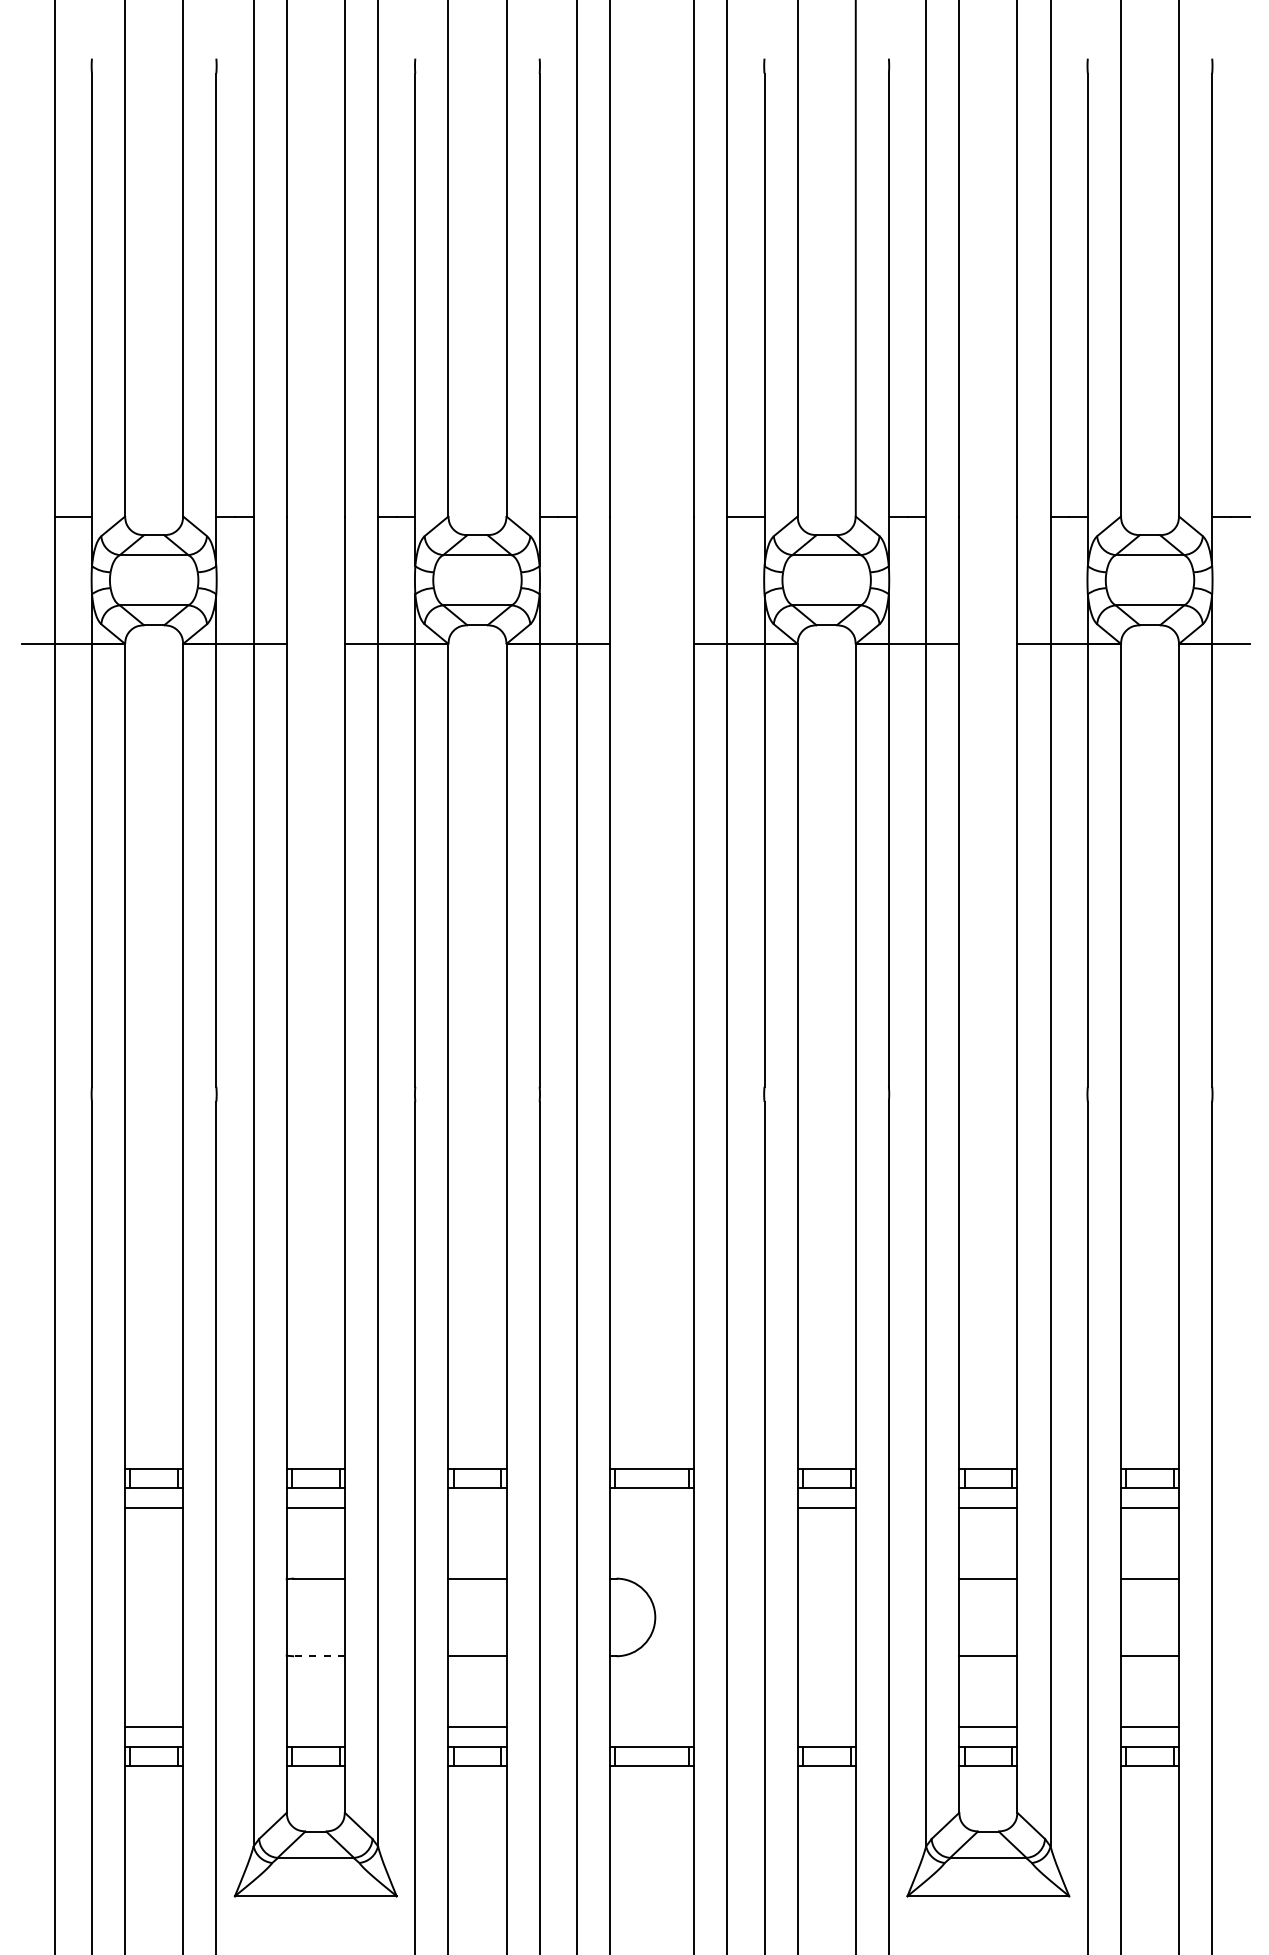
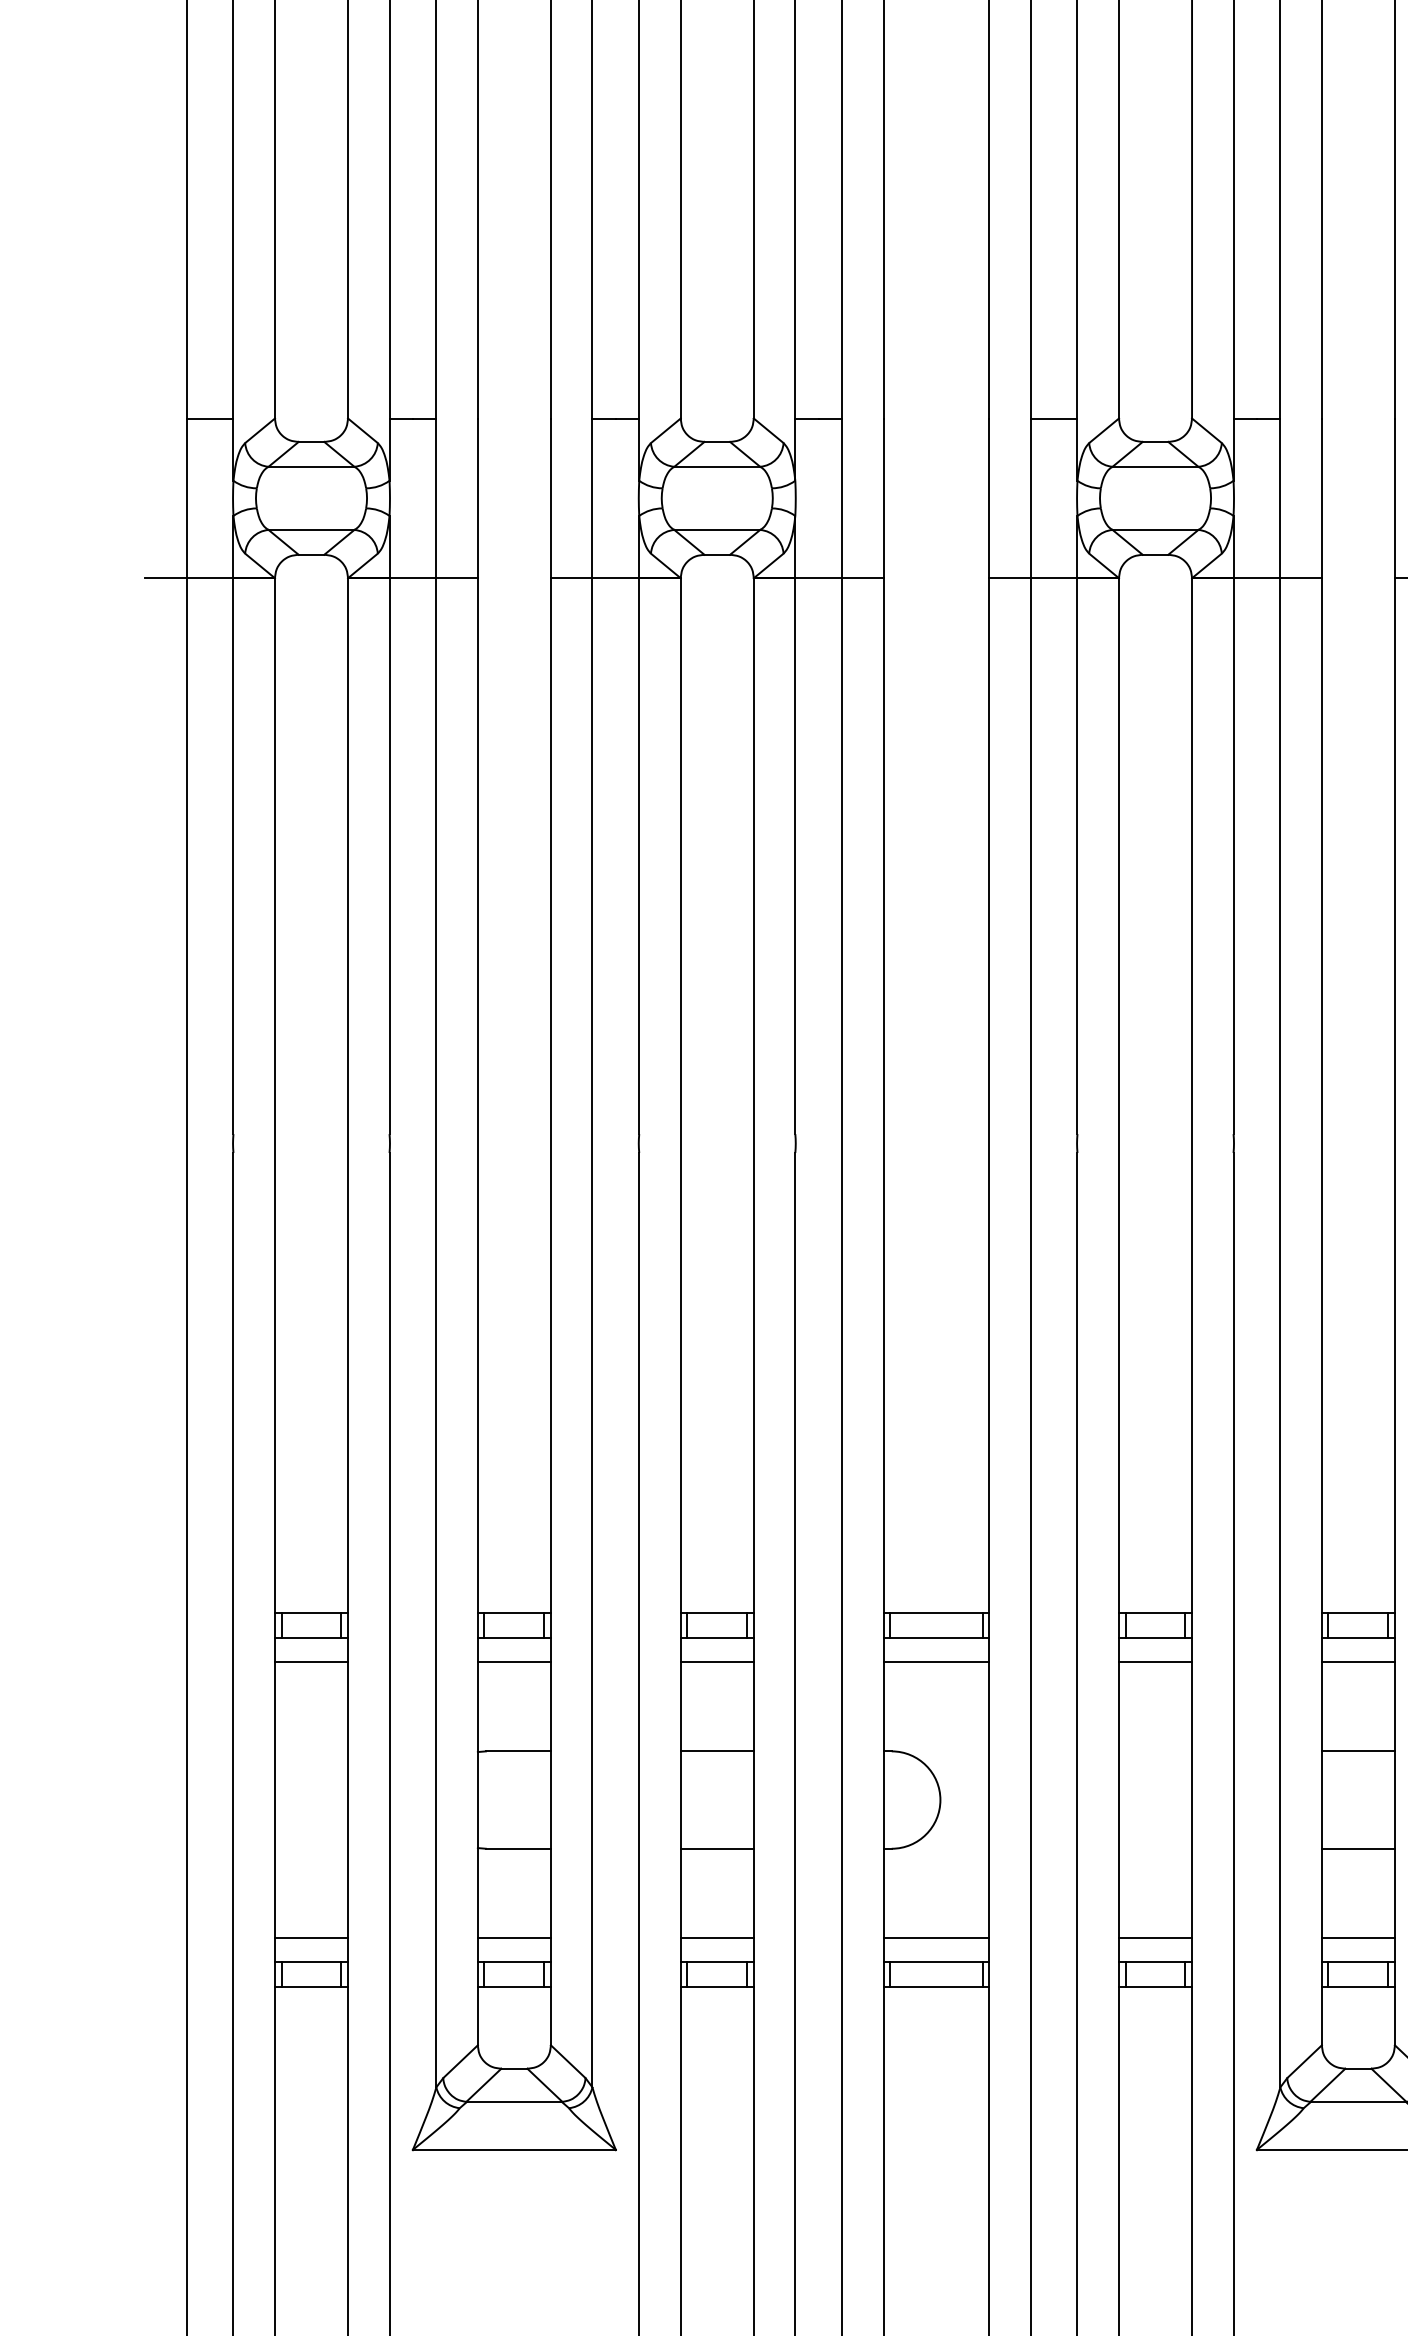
line: (477, 1507) -> (717, 1662), added
line: (652, 1507) -> (936, 1662), added
line: (319, 1656) -> (519, 1849), dashed -> solid
line: (315, 1727) -> (513, 1938), added
line: (652, 1727) -> (936, 1938), added
line: (826, 1727) -> (1155, 1938), added

